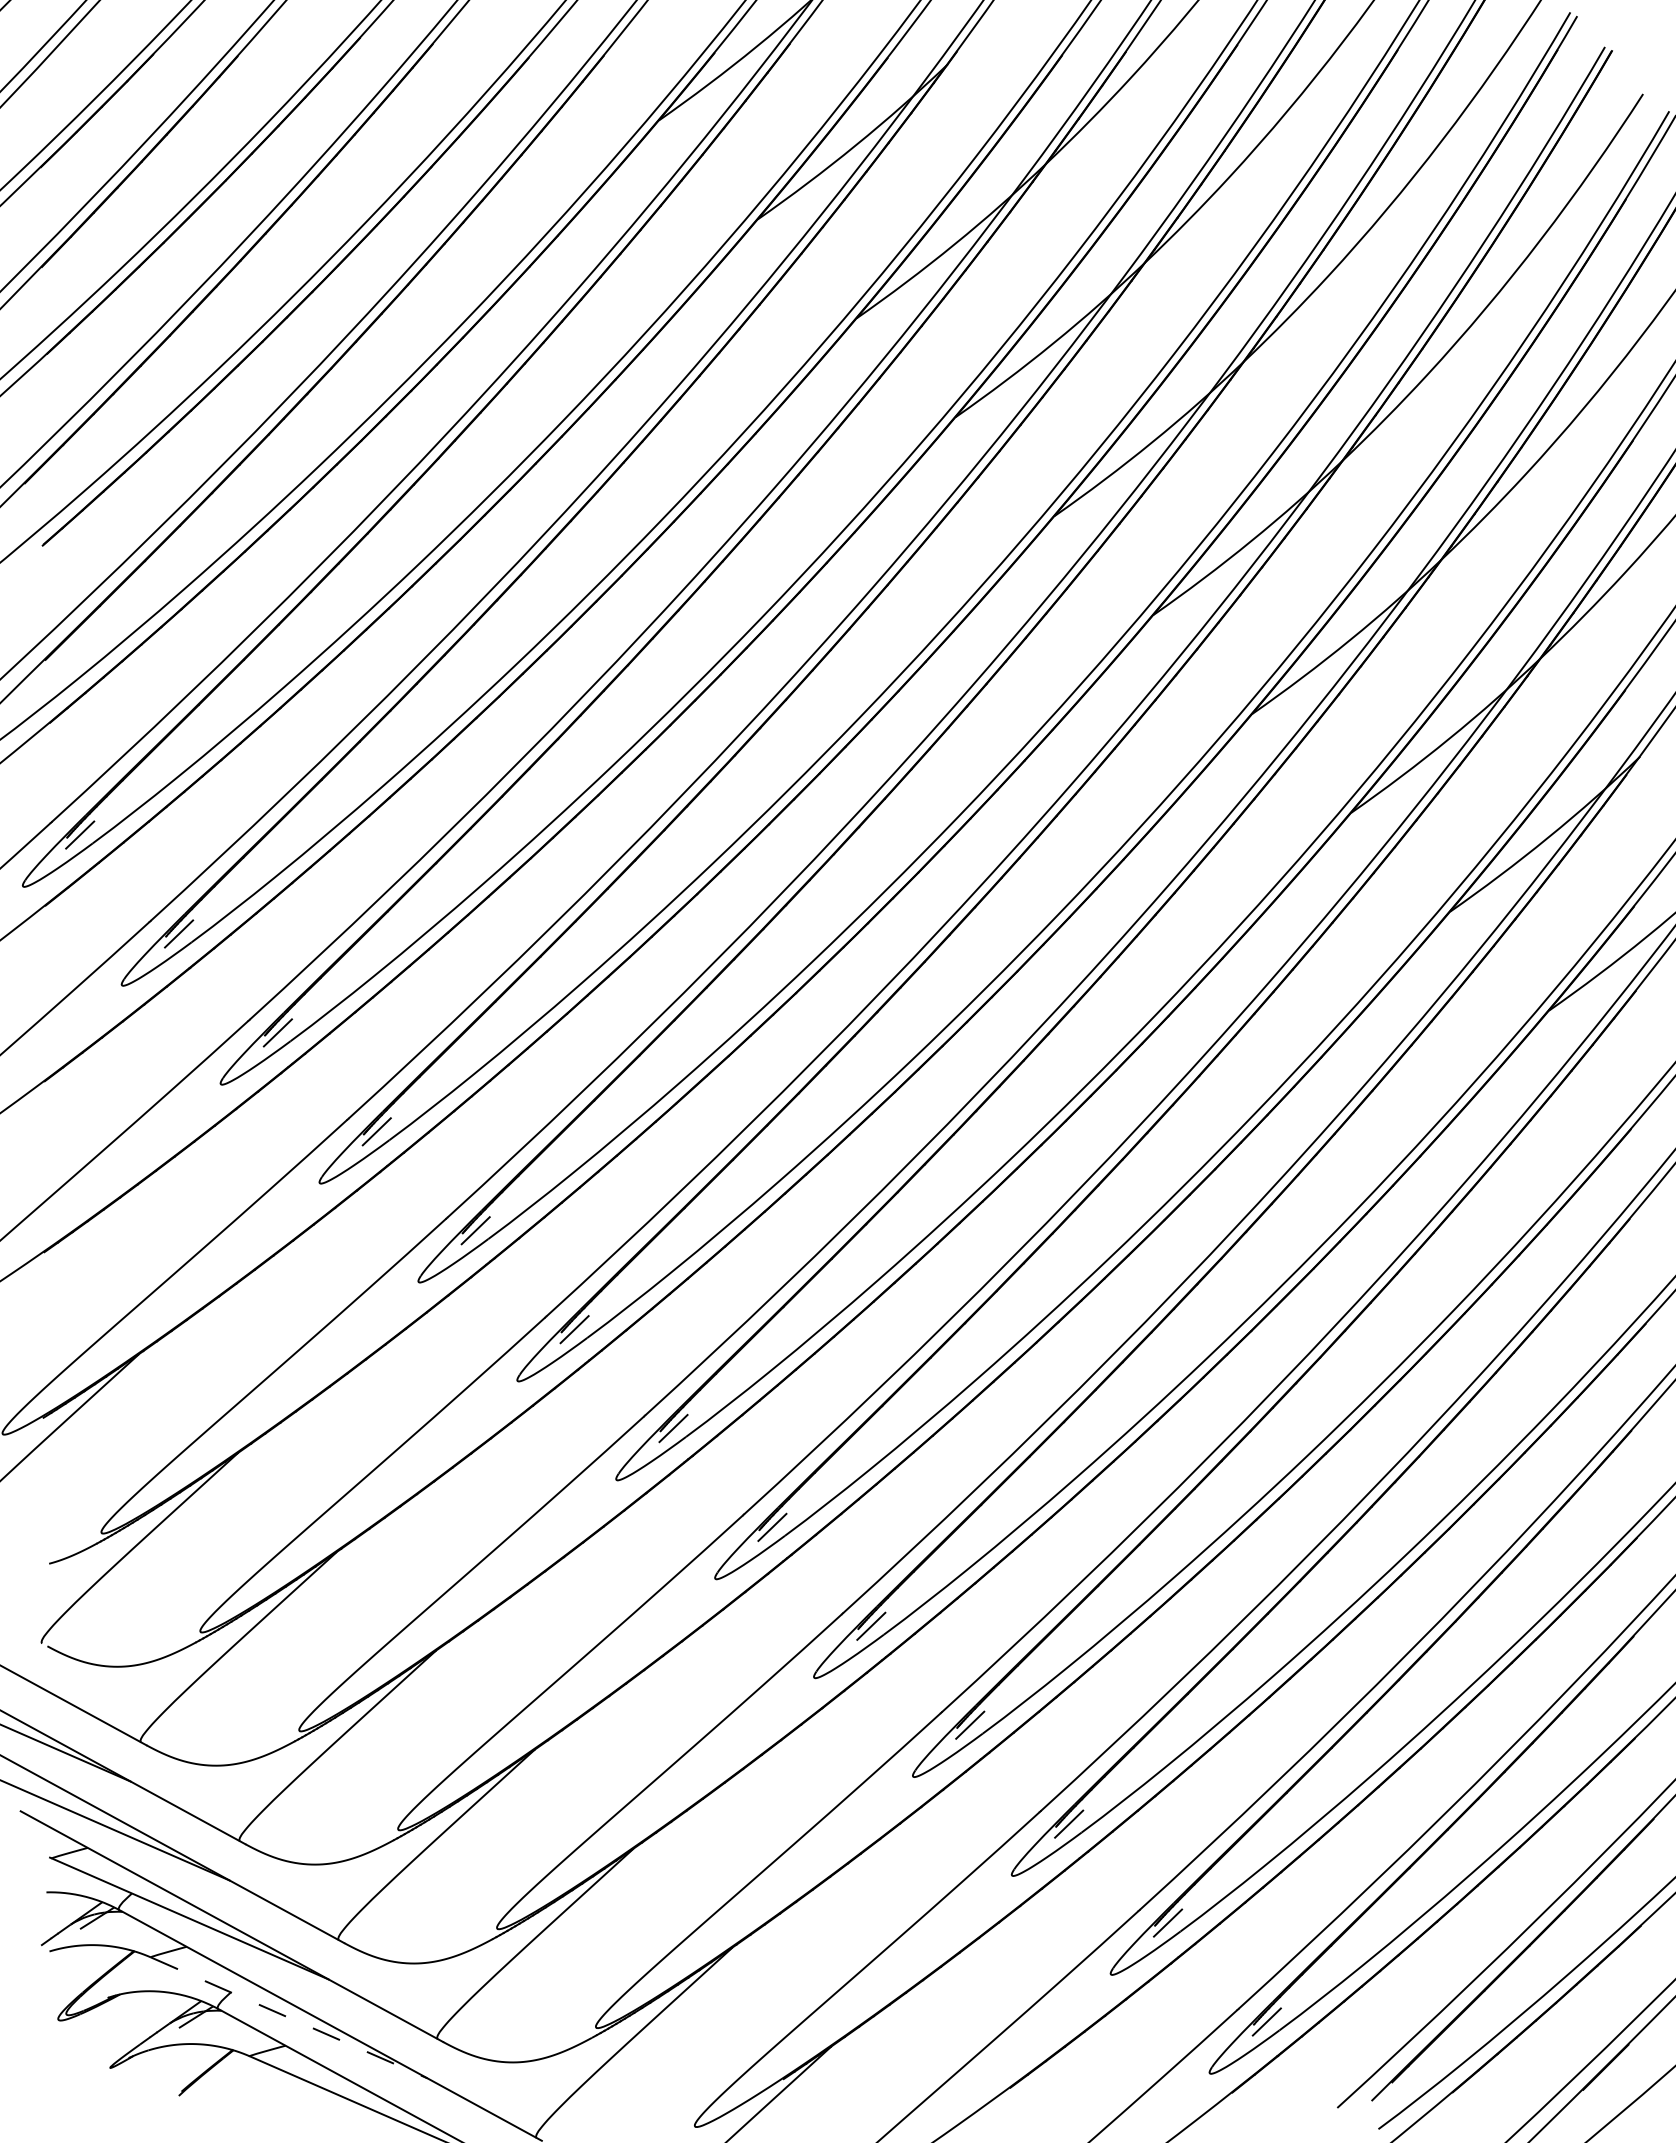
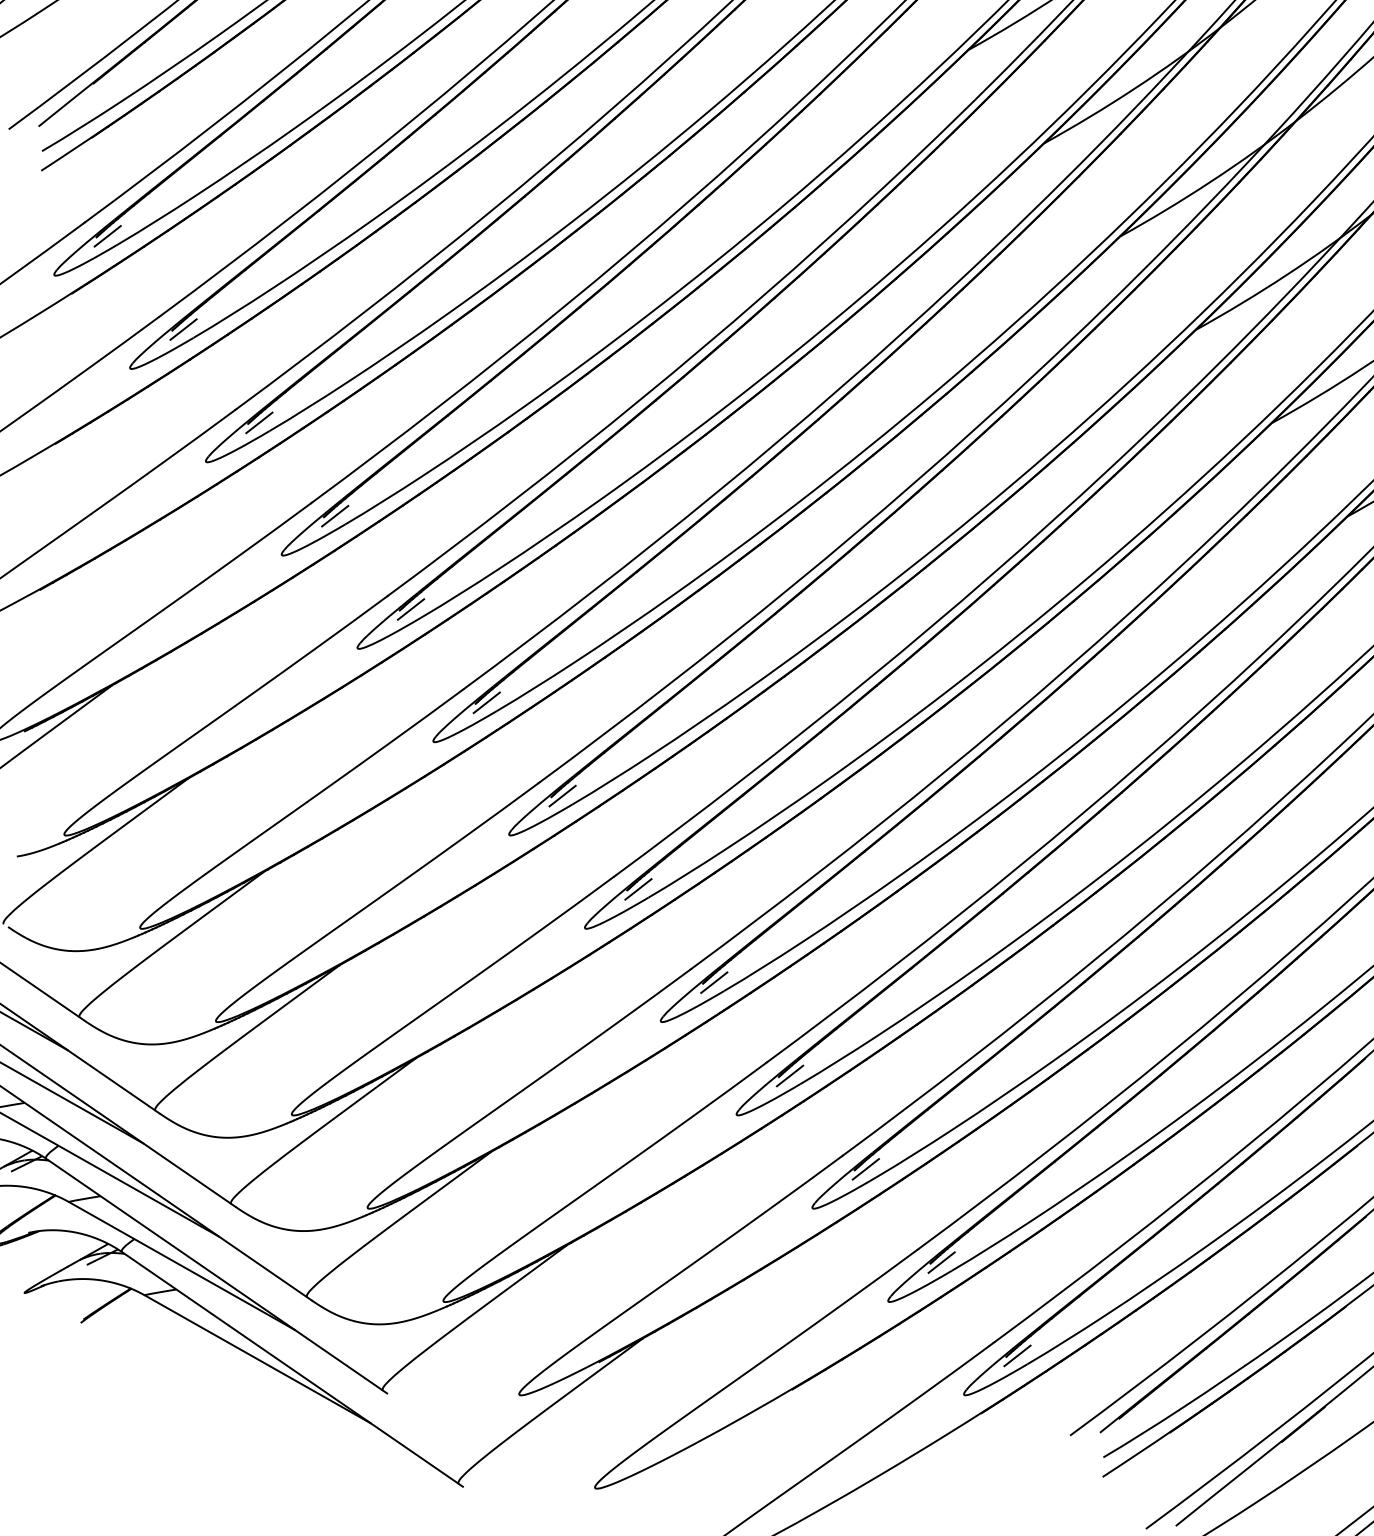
line: (289, 2017) -> (182, 1265), dashed -> solid

